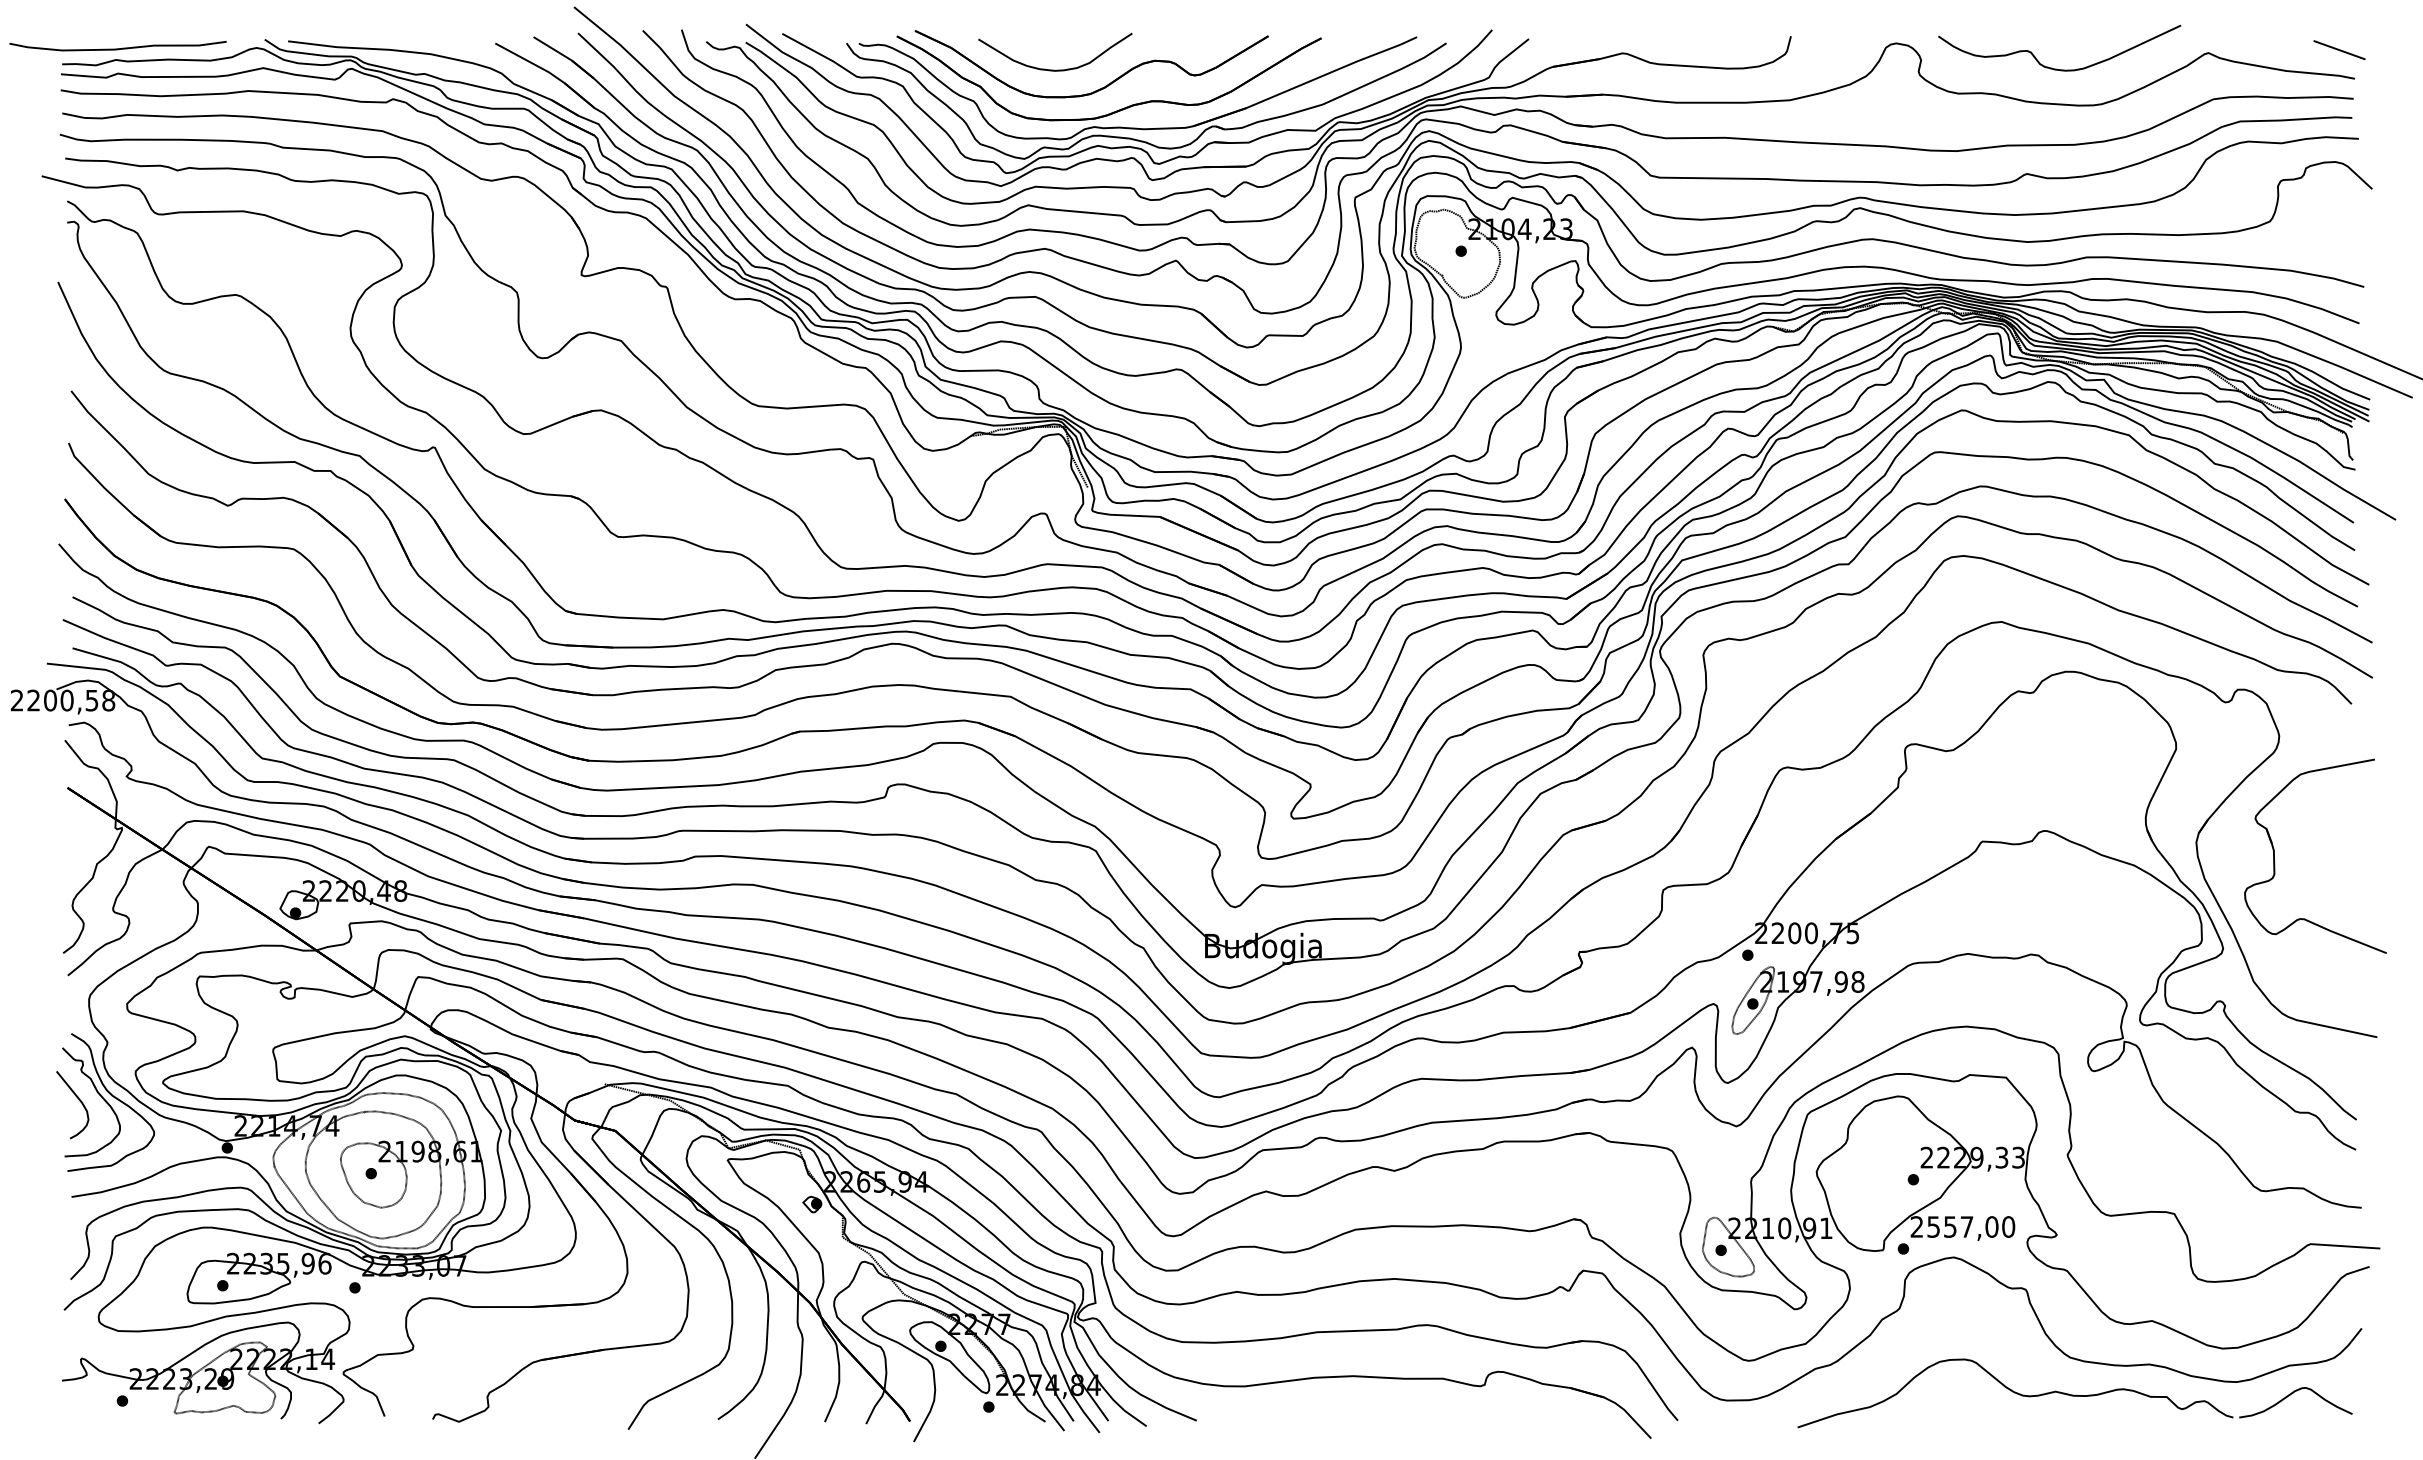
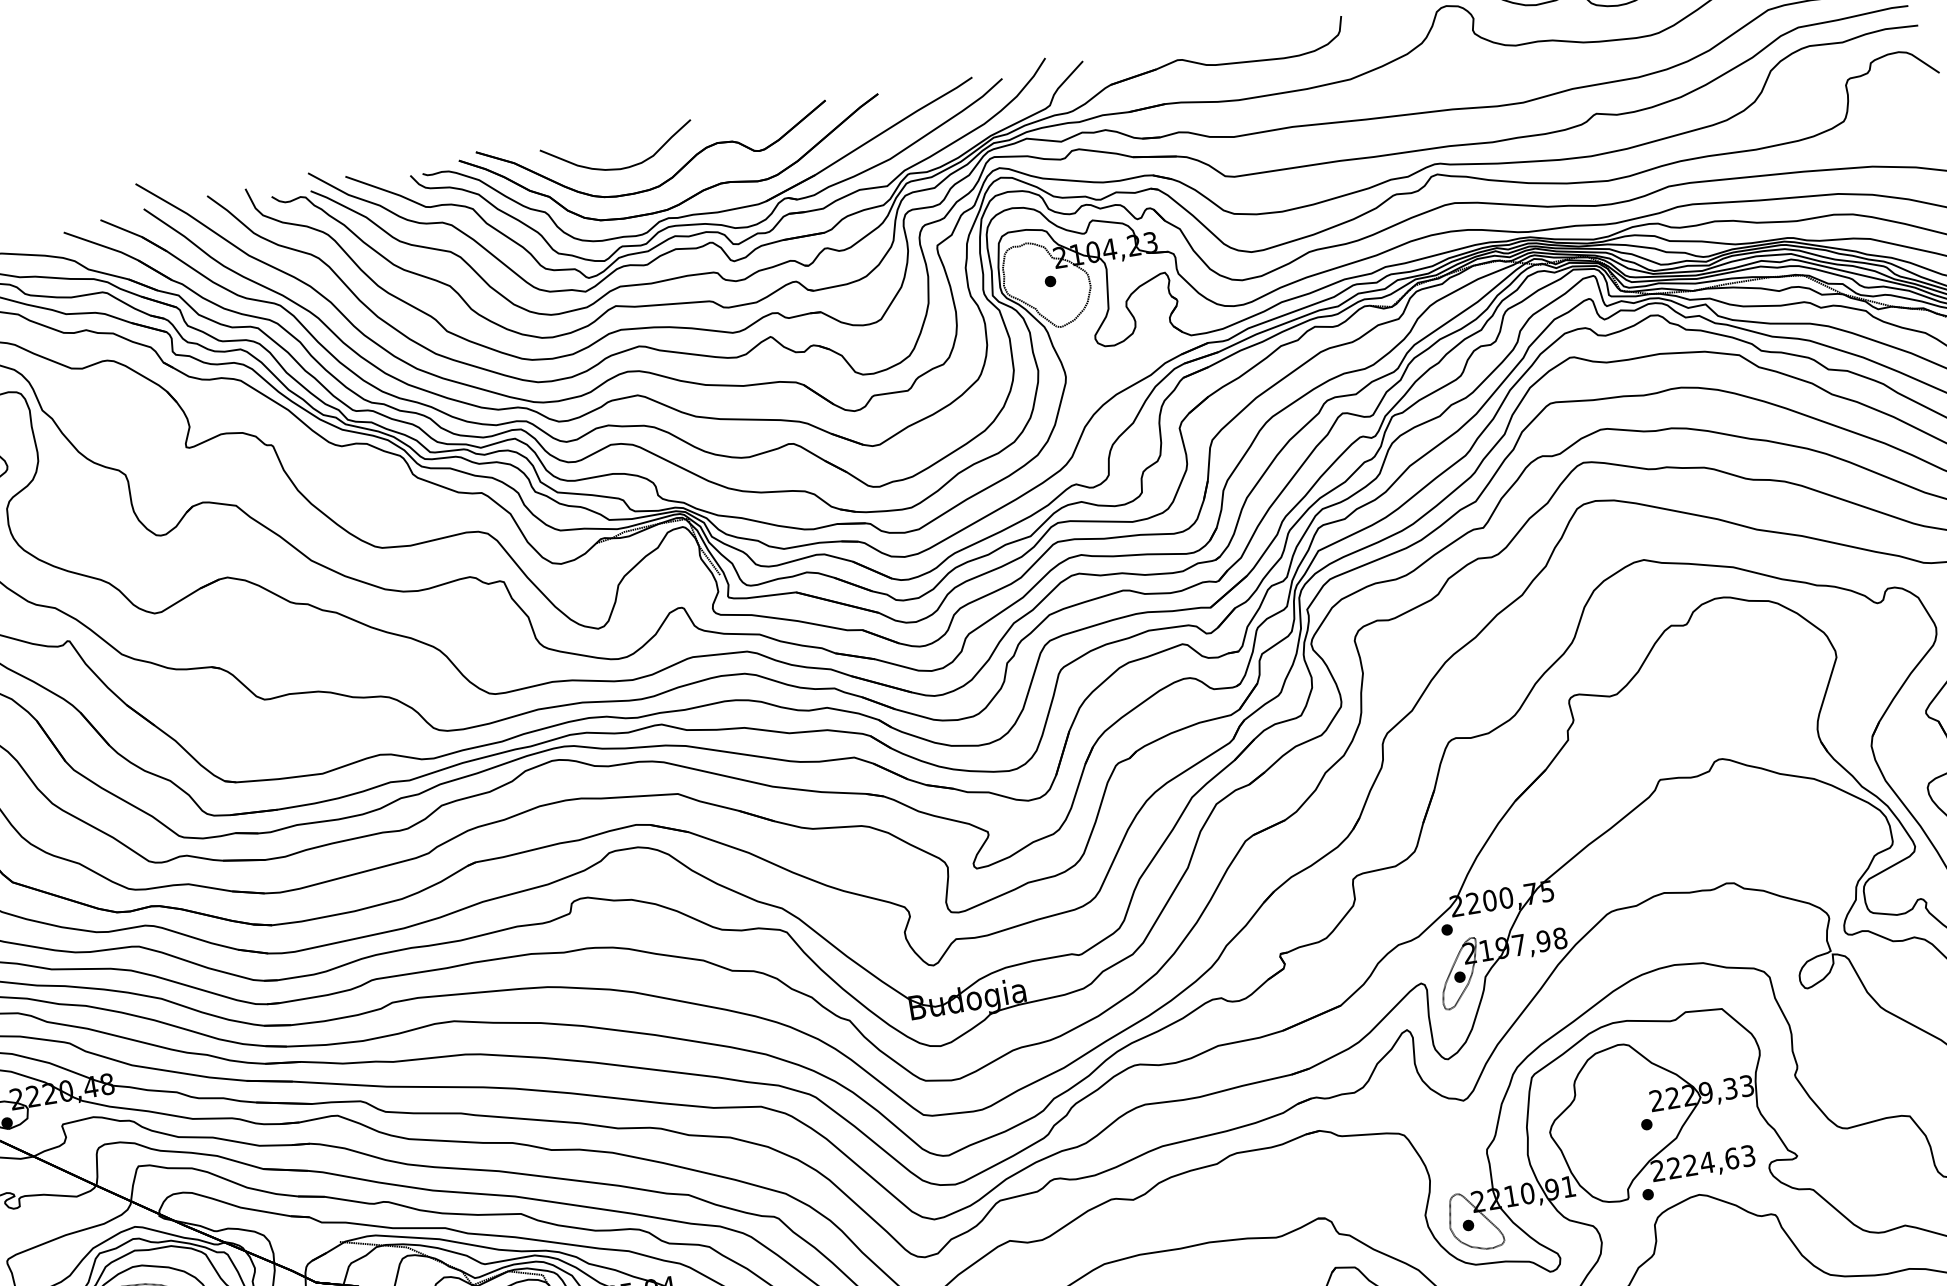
text: (1971, 1226) -> (1711, 1161), 2557,00 -> 2224,63

